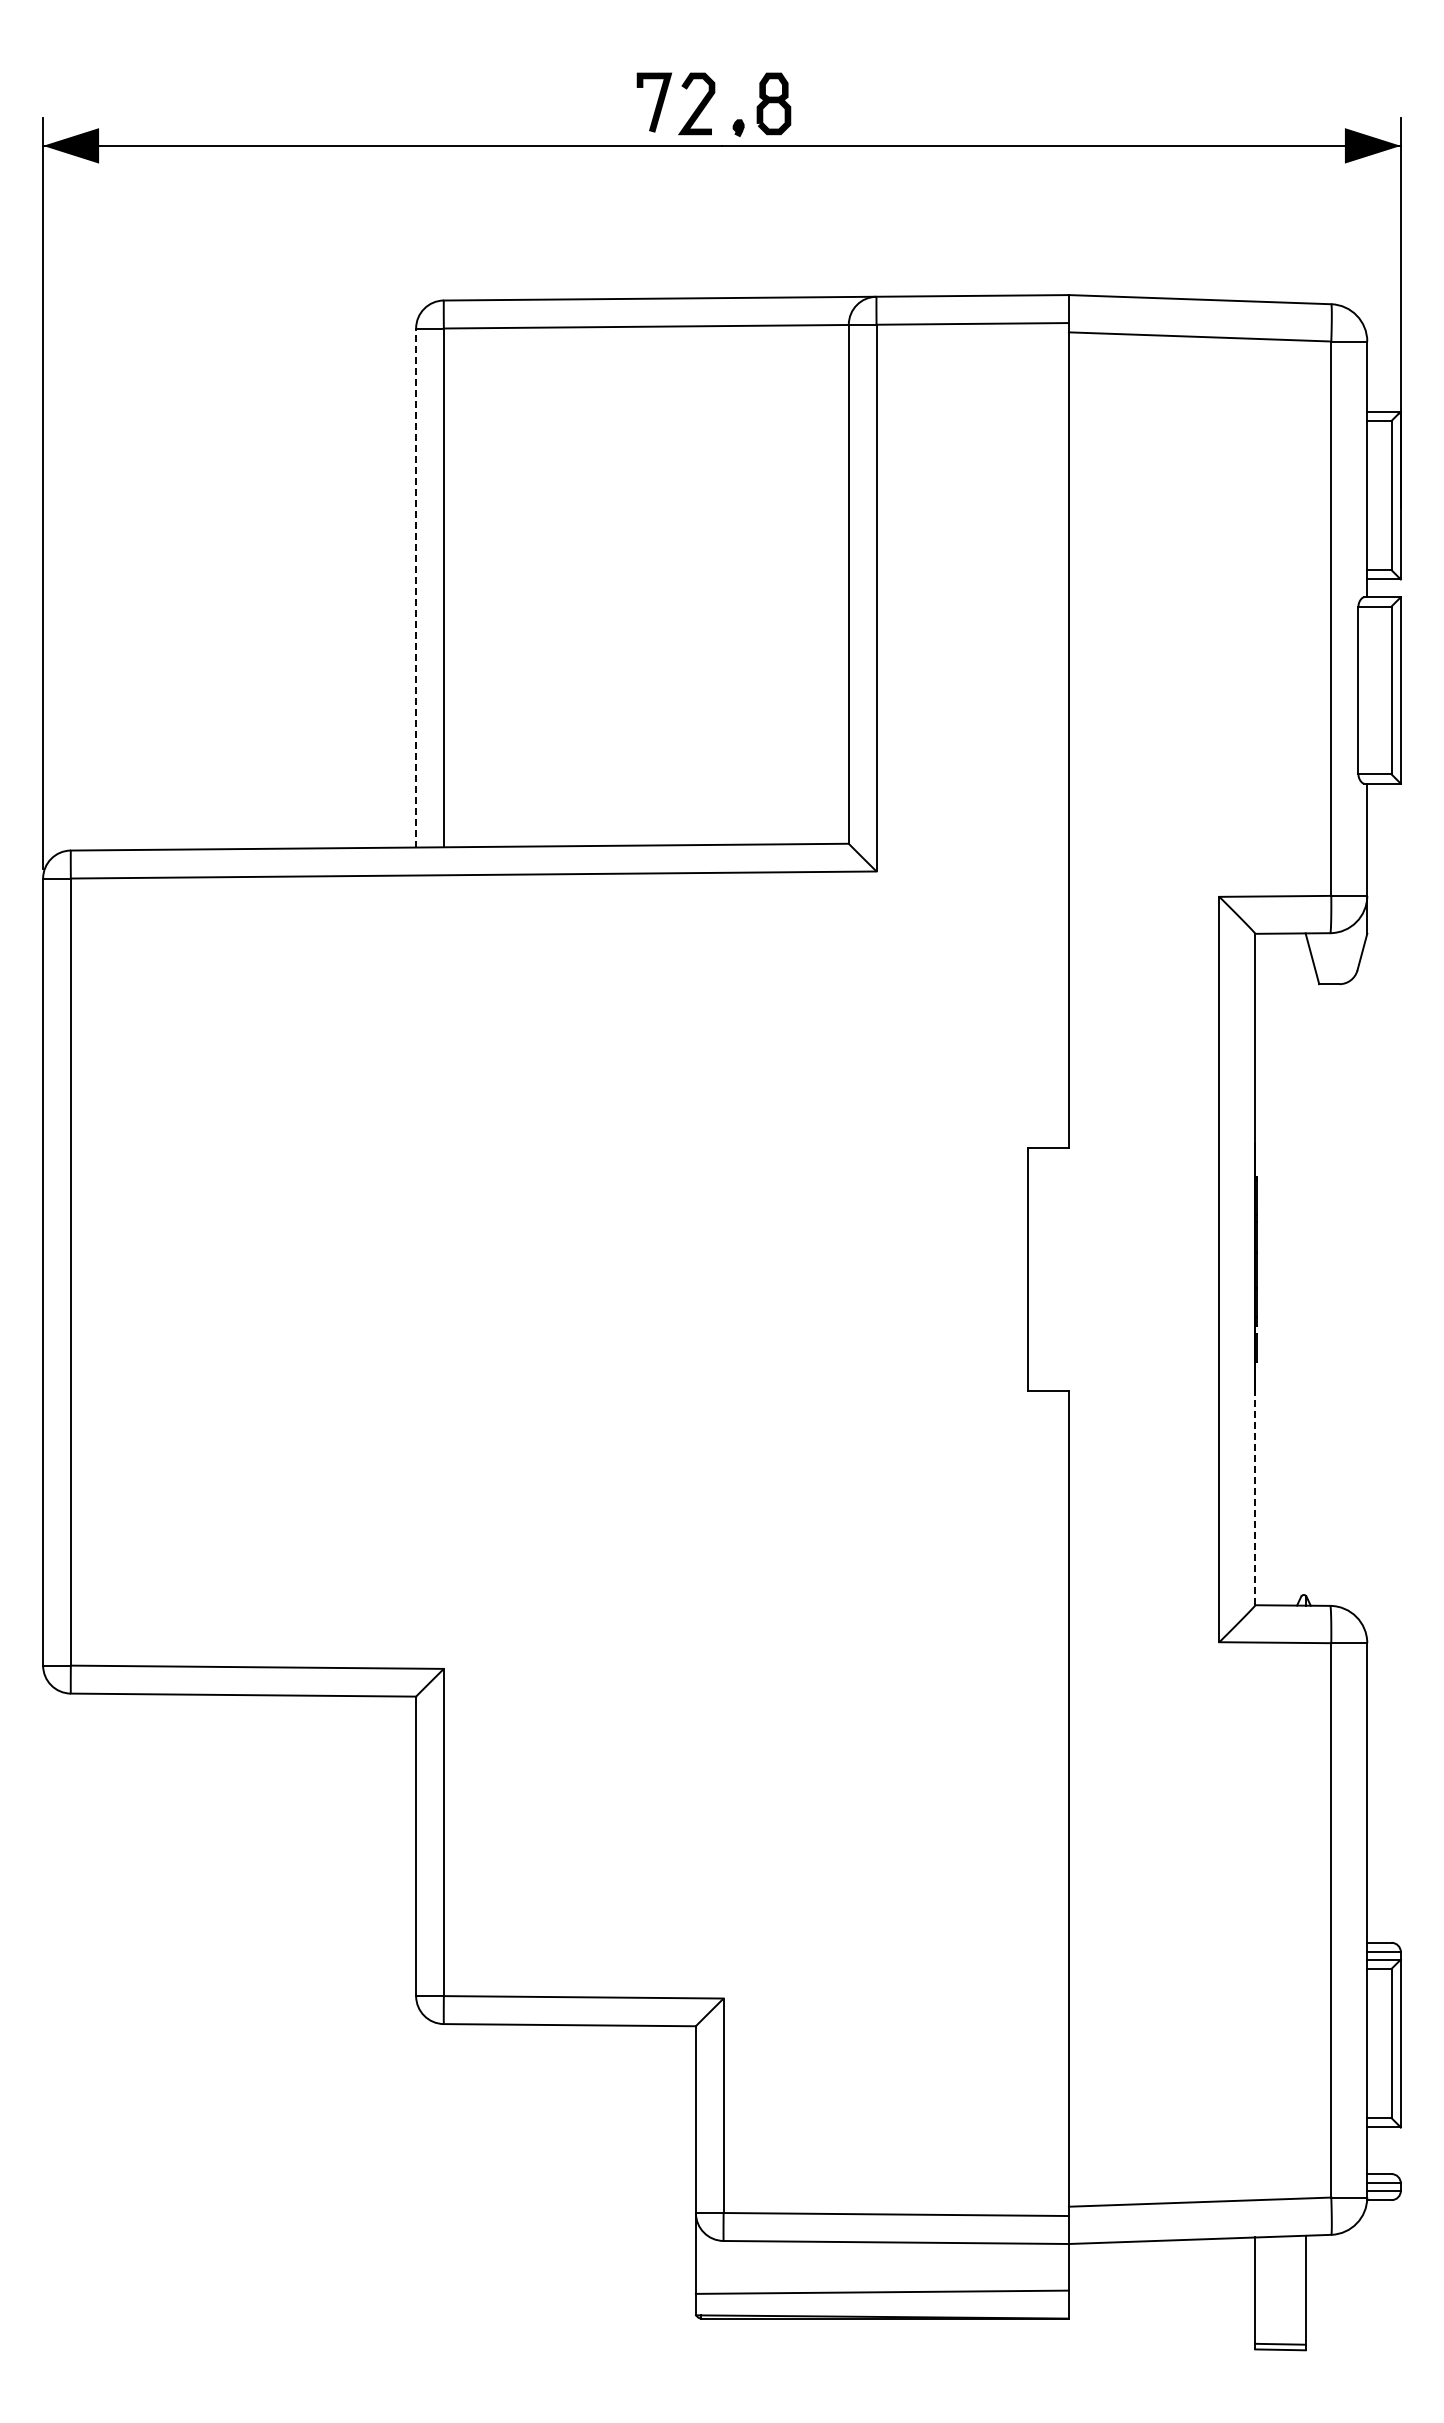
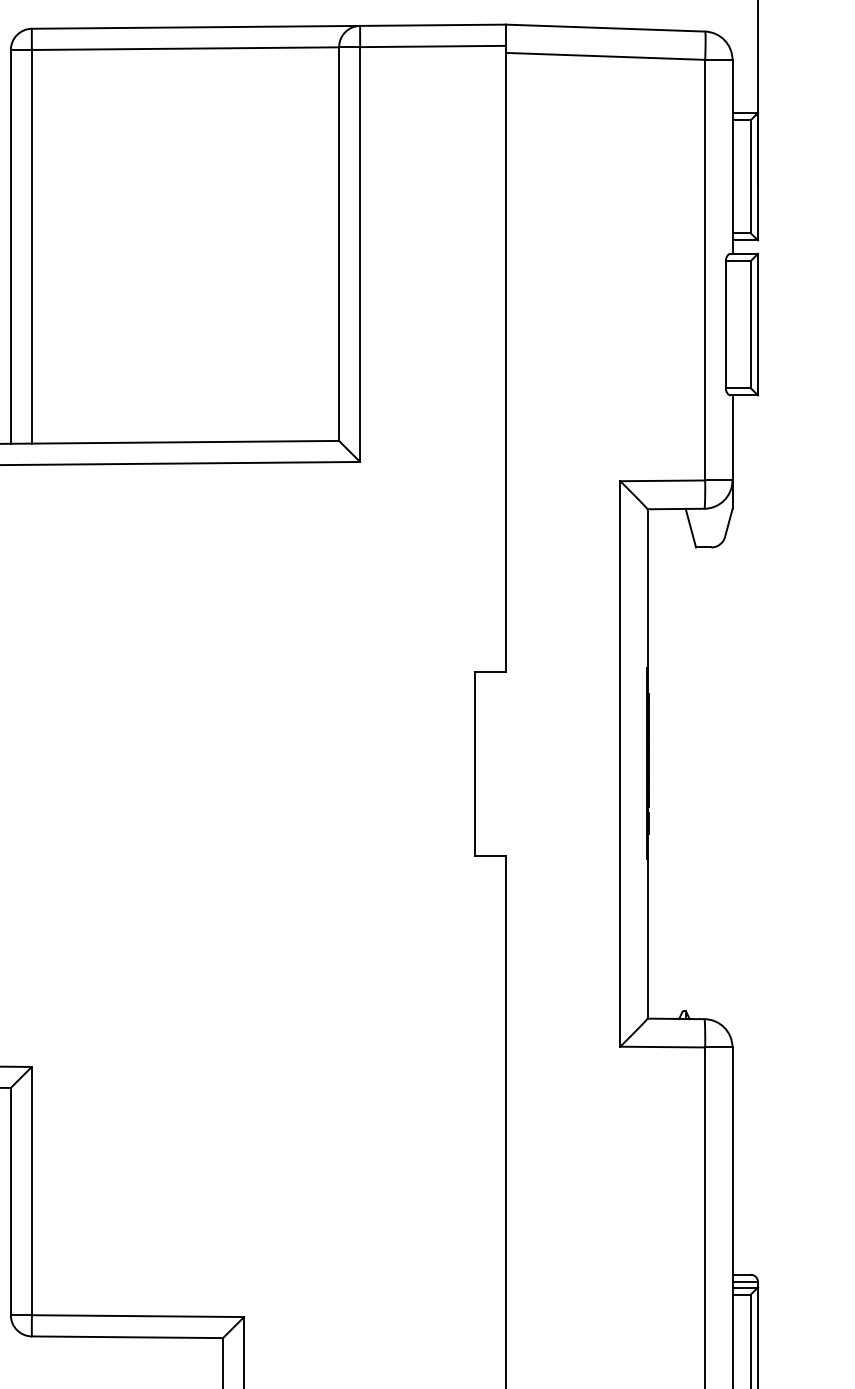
line: (416, 588) -> (11, 247), dashed -> solid
line: (1255, 1500) -> (647, 939), dashed -> solid

